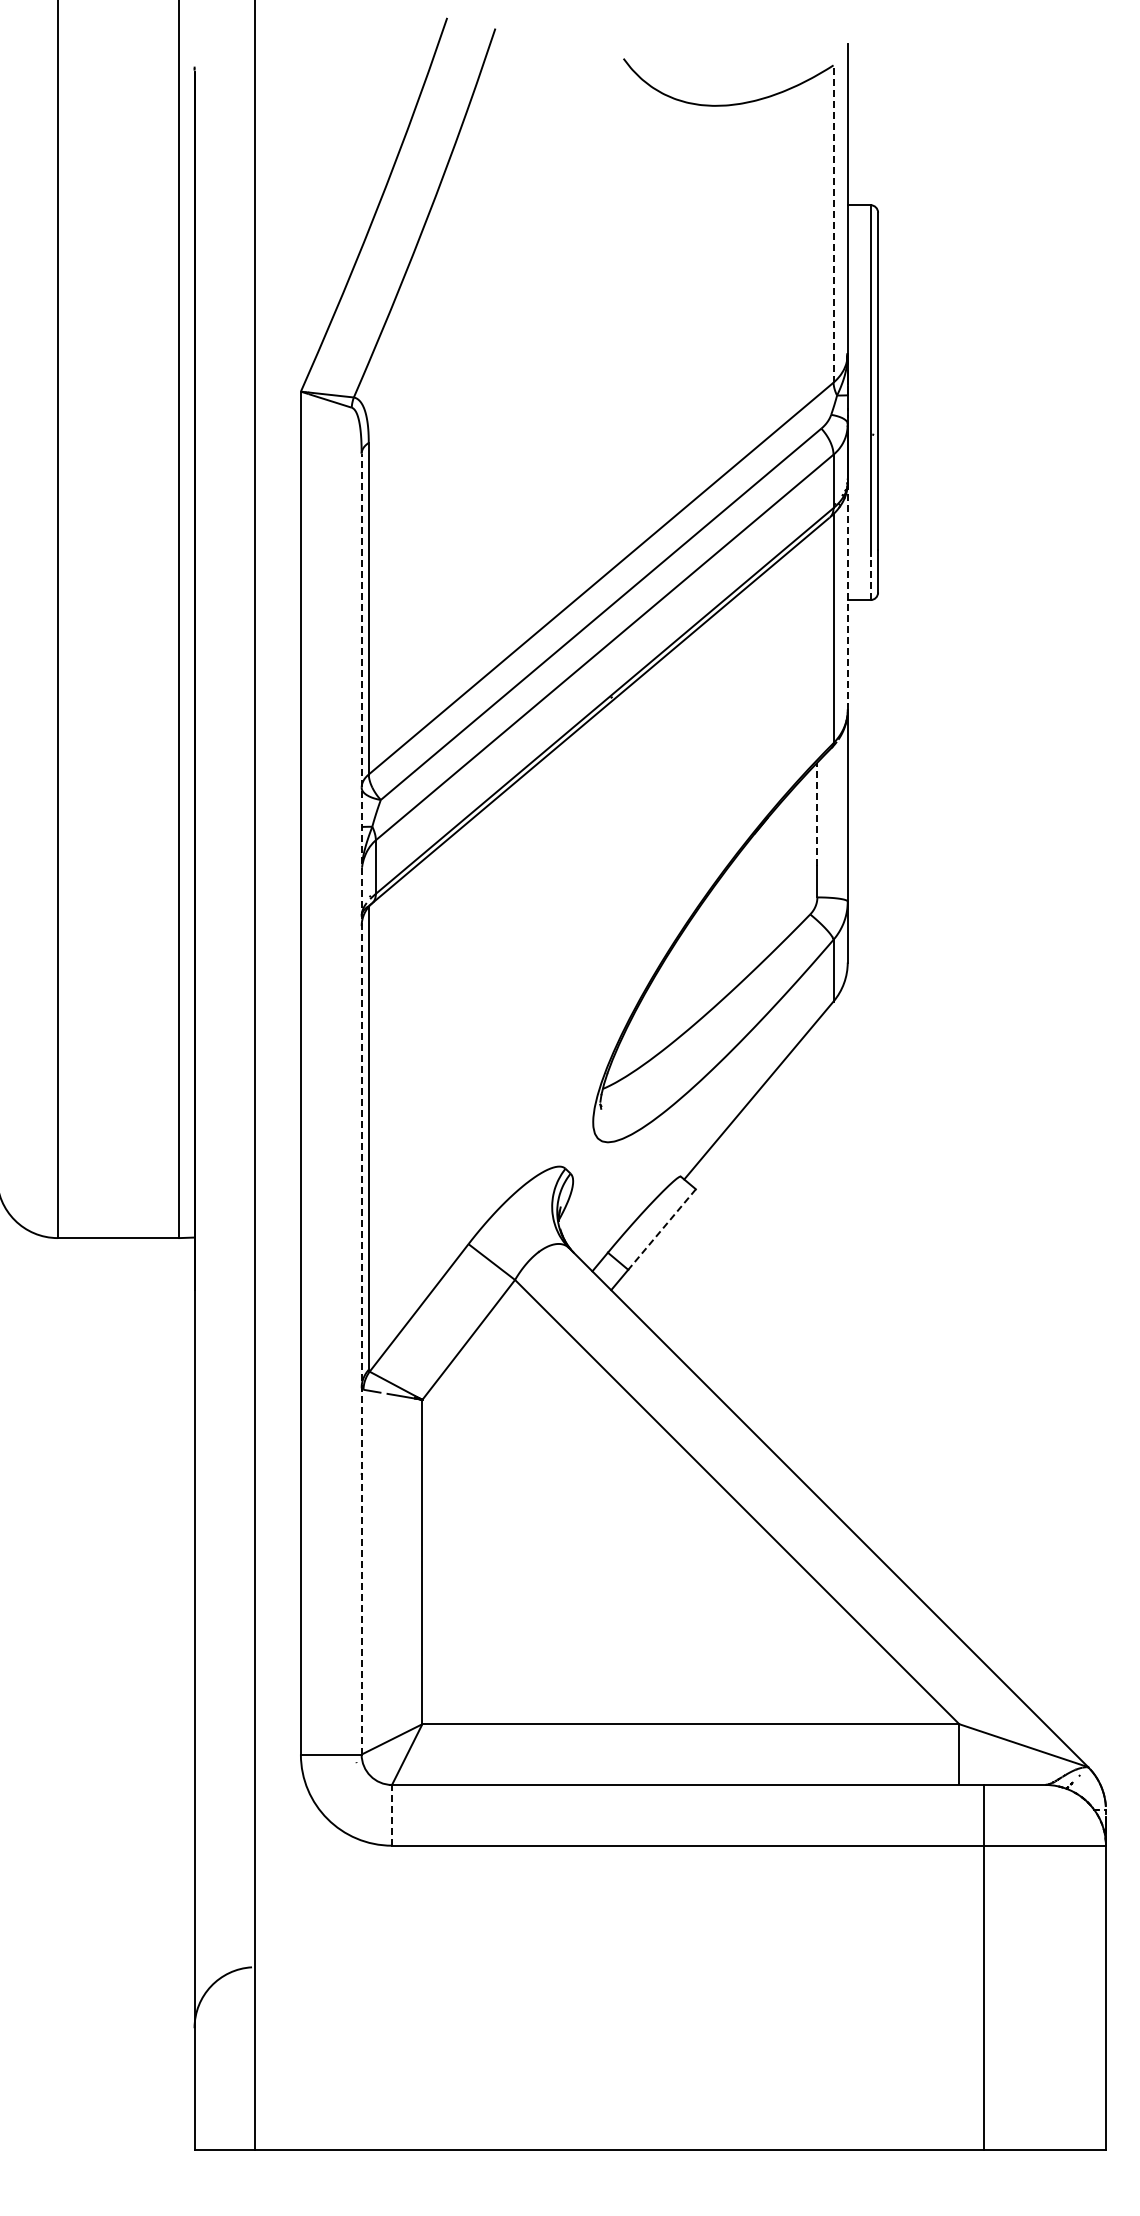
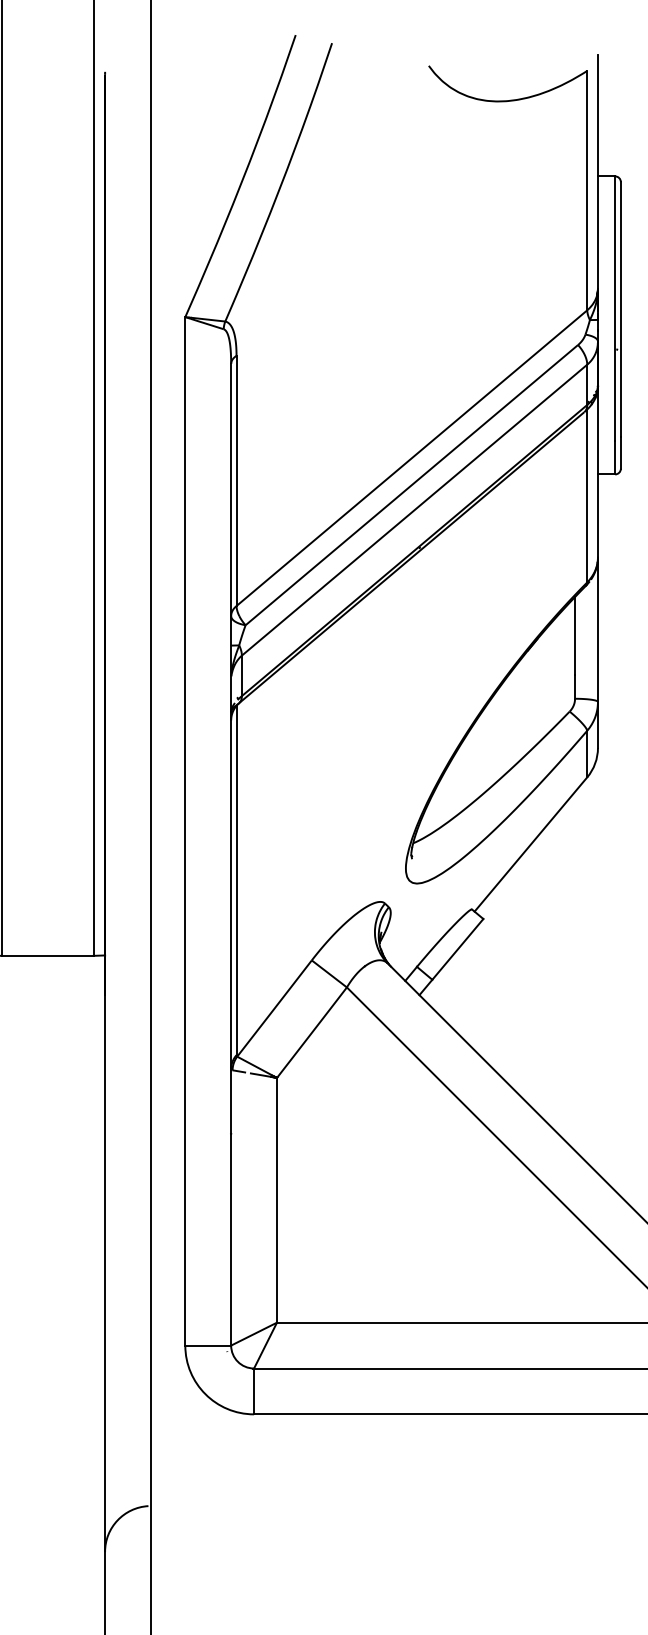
line: (833, 224) -> (587, 190), dashed -> solid
line: (870, 578) -> (615, 458), dashed -> solid
line: (847, 596) -> (597, 471), dashed -> solid
line: (817, 814) -> (575, 636), dashed -> solid
line: (361, 1104) -> (231, 855), dashed -> solid
line: (662, 1229) -> (458, 949), dashed -> solid
line: (392, 1814) -> (254, 1390), dashed -> solid

